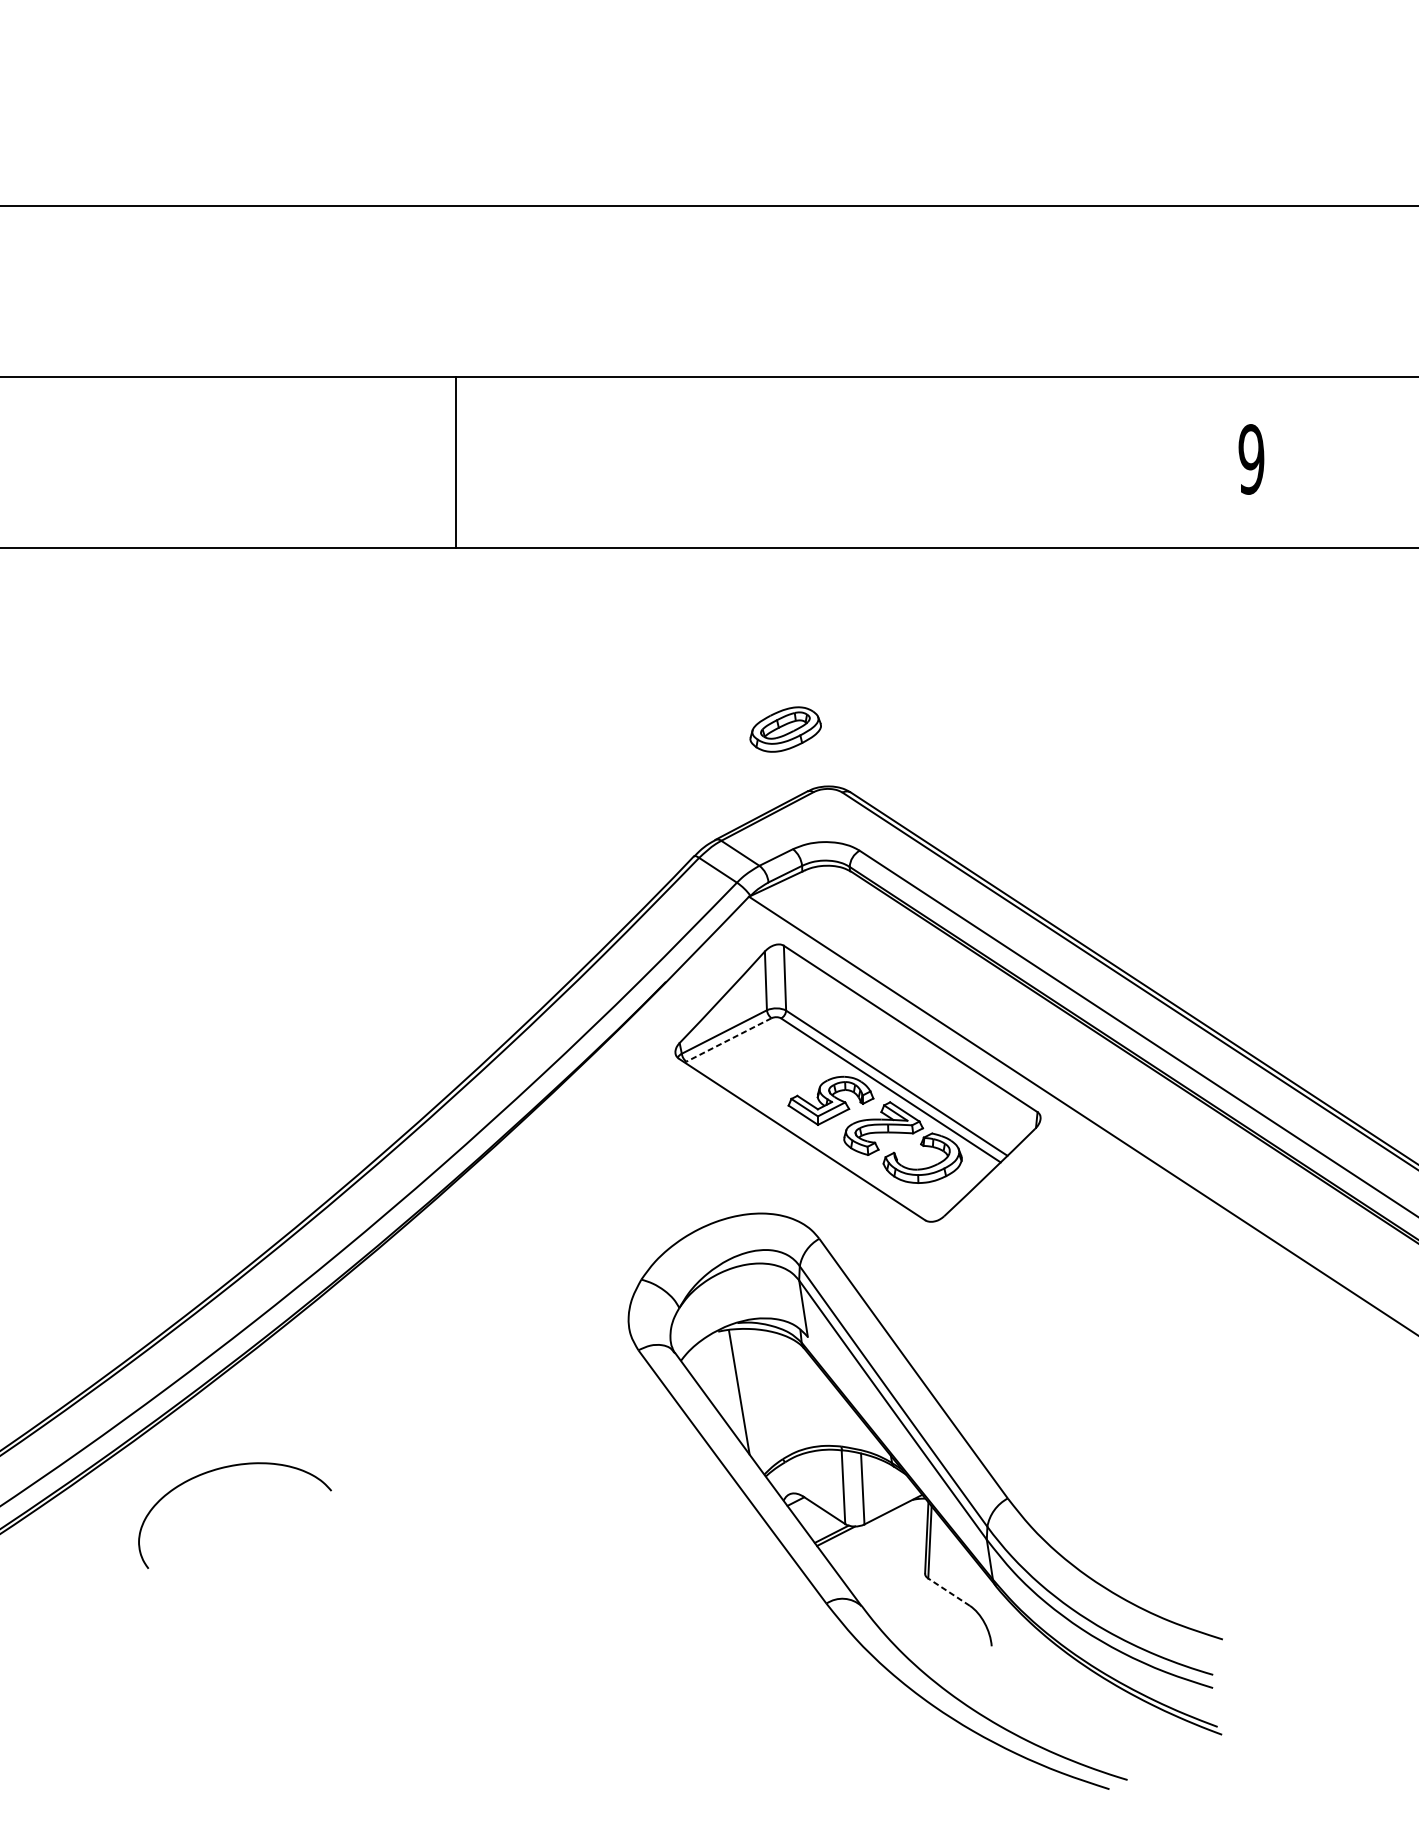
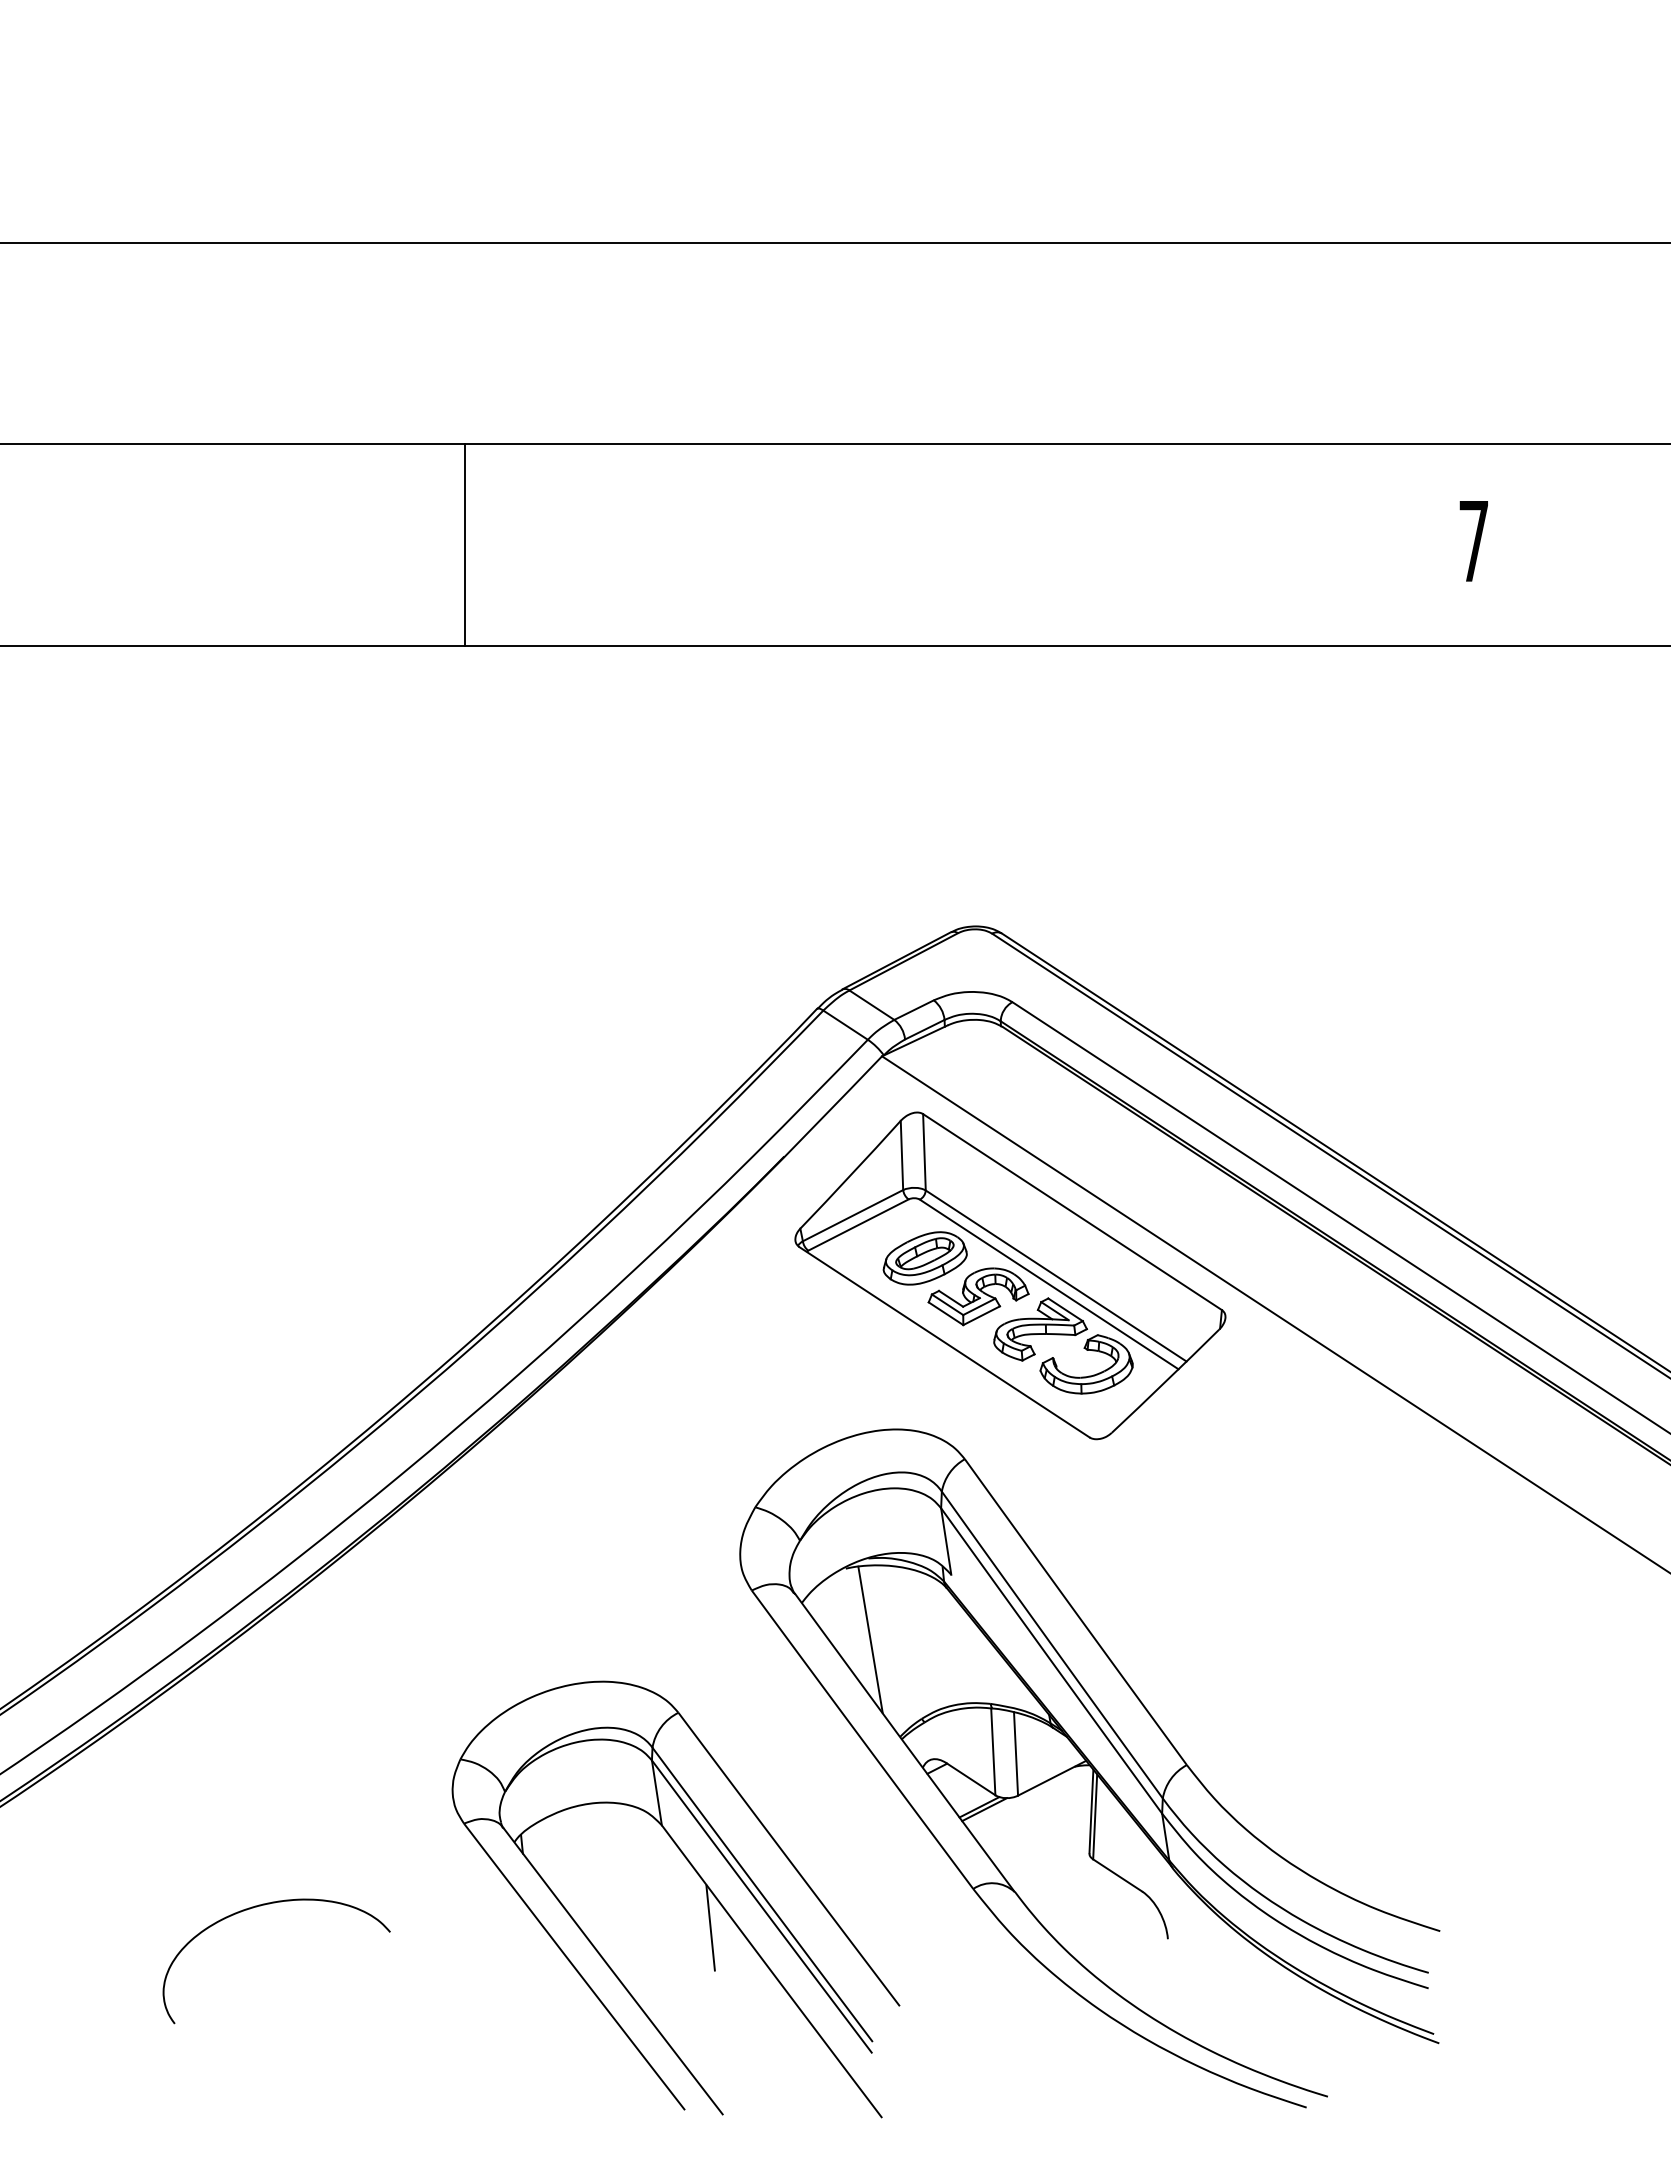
text: (1251, 459) -> (1473, 541), 9 -> 7
line: (456, 462) -> (465, 544), moved
part: (785, 729) -> (924, 1258), moved
line: (729, 1040) -> (858, 1225), dashed -> solid
curve: (225, 1468) -> (265, 1905), moved
line: (948, 1592) -> (1117, 1875), dashed -> solid
part: (599, 1612) -> (706, 1899), added

